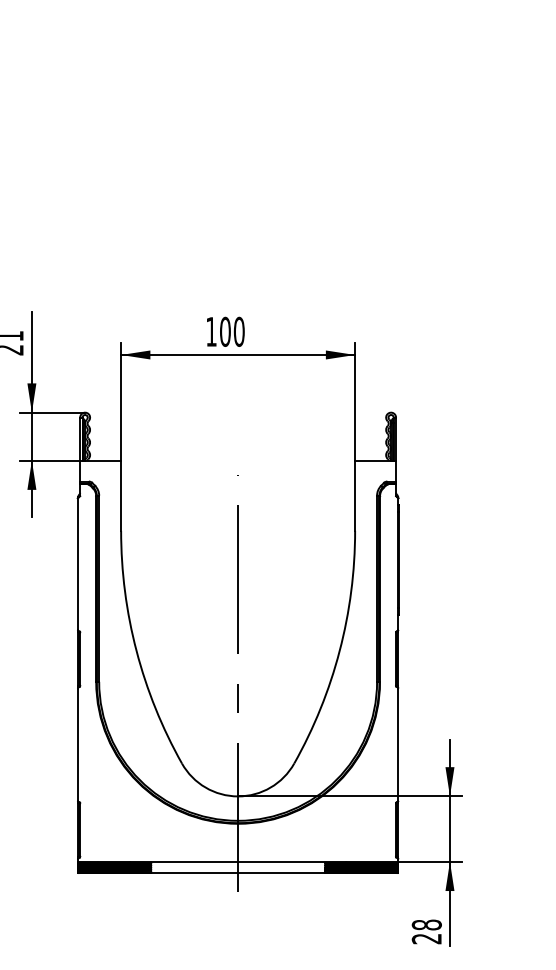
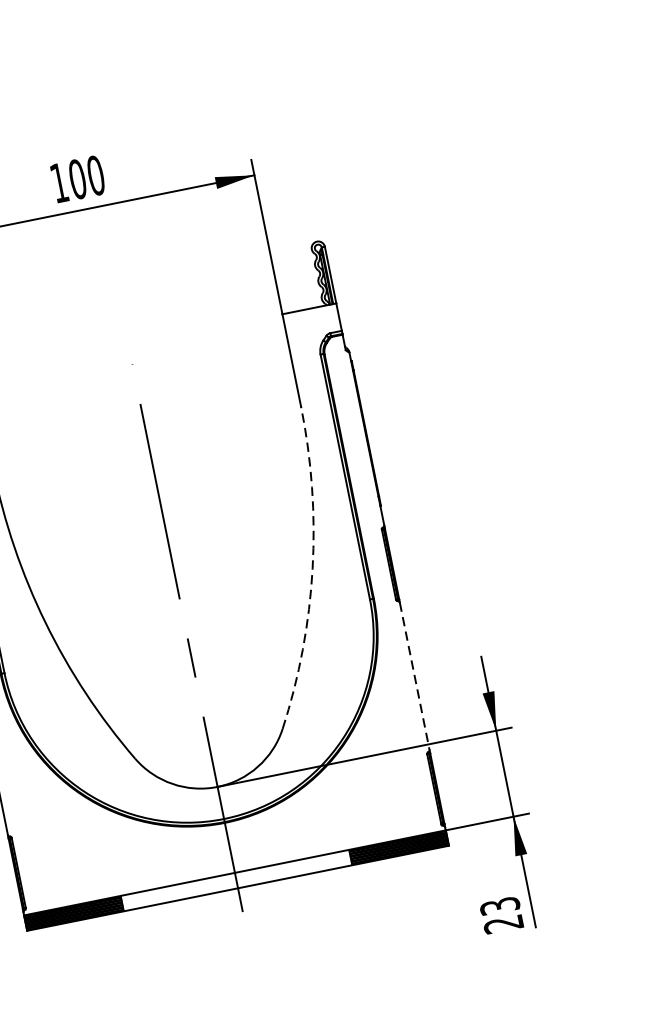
arc: (339, 651) -> (312, 569), solid -> dashed
line: (398, 745) -> (415, 677), solid -> dashed
text: (426, 924) -> (499, 905), 28 -> 23

